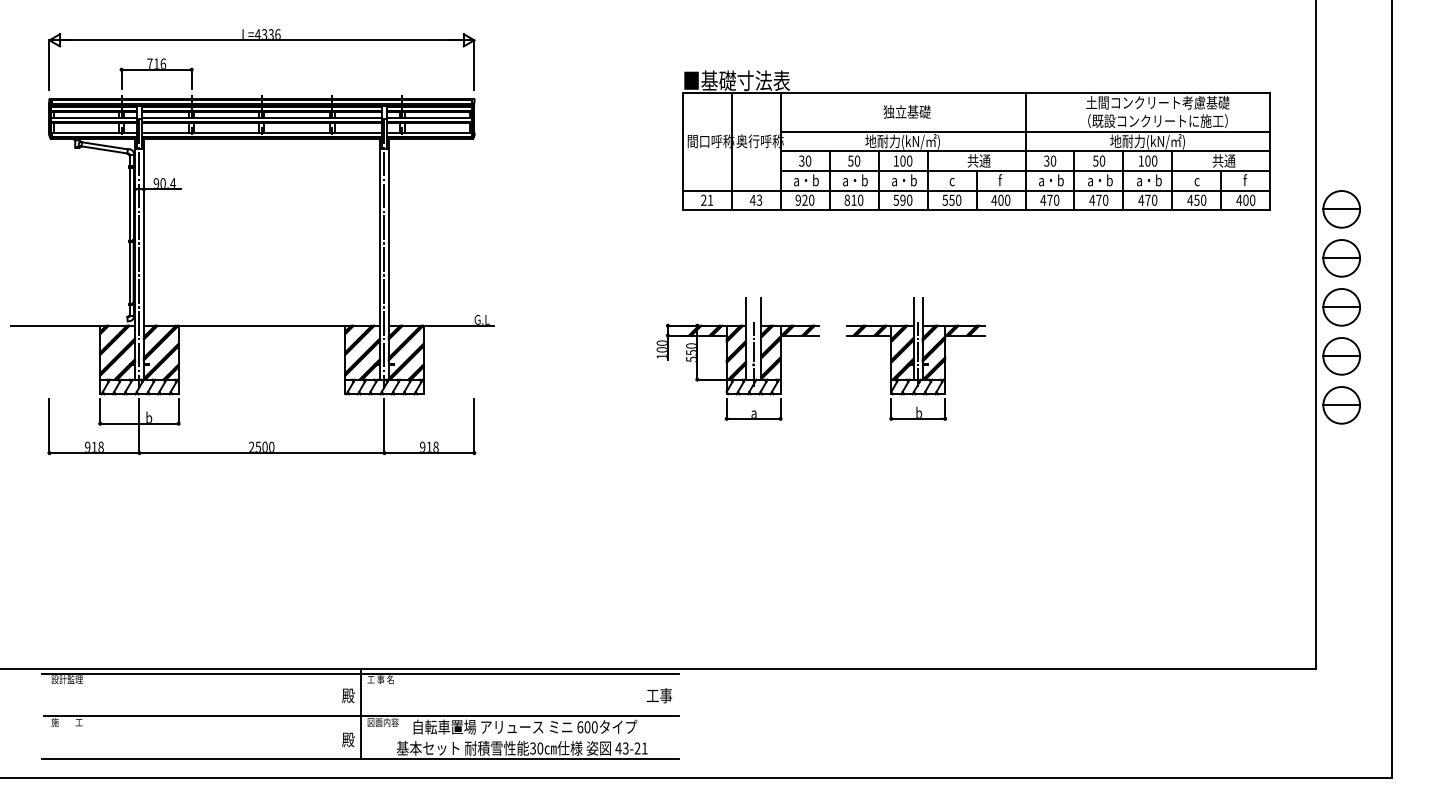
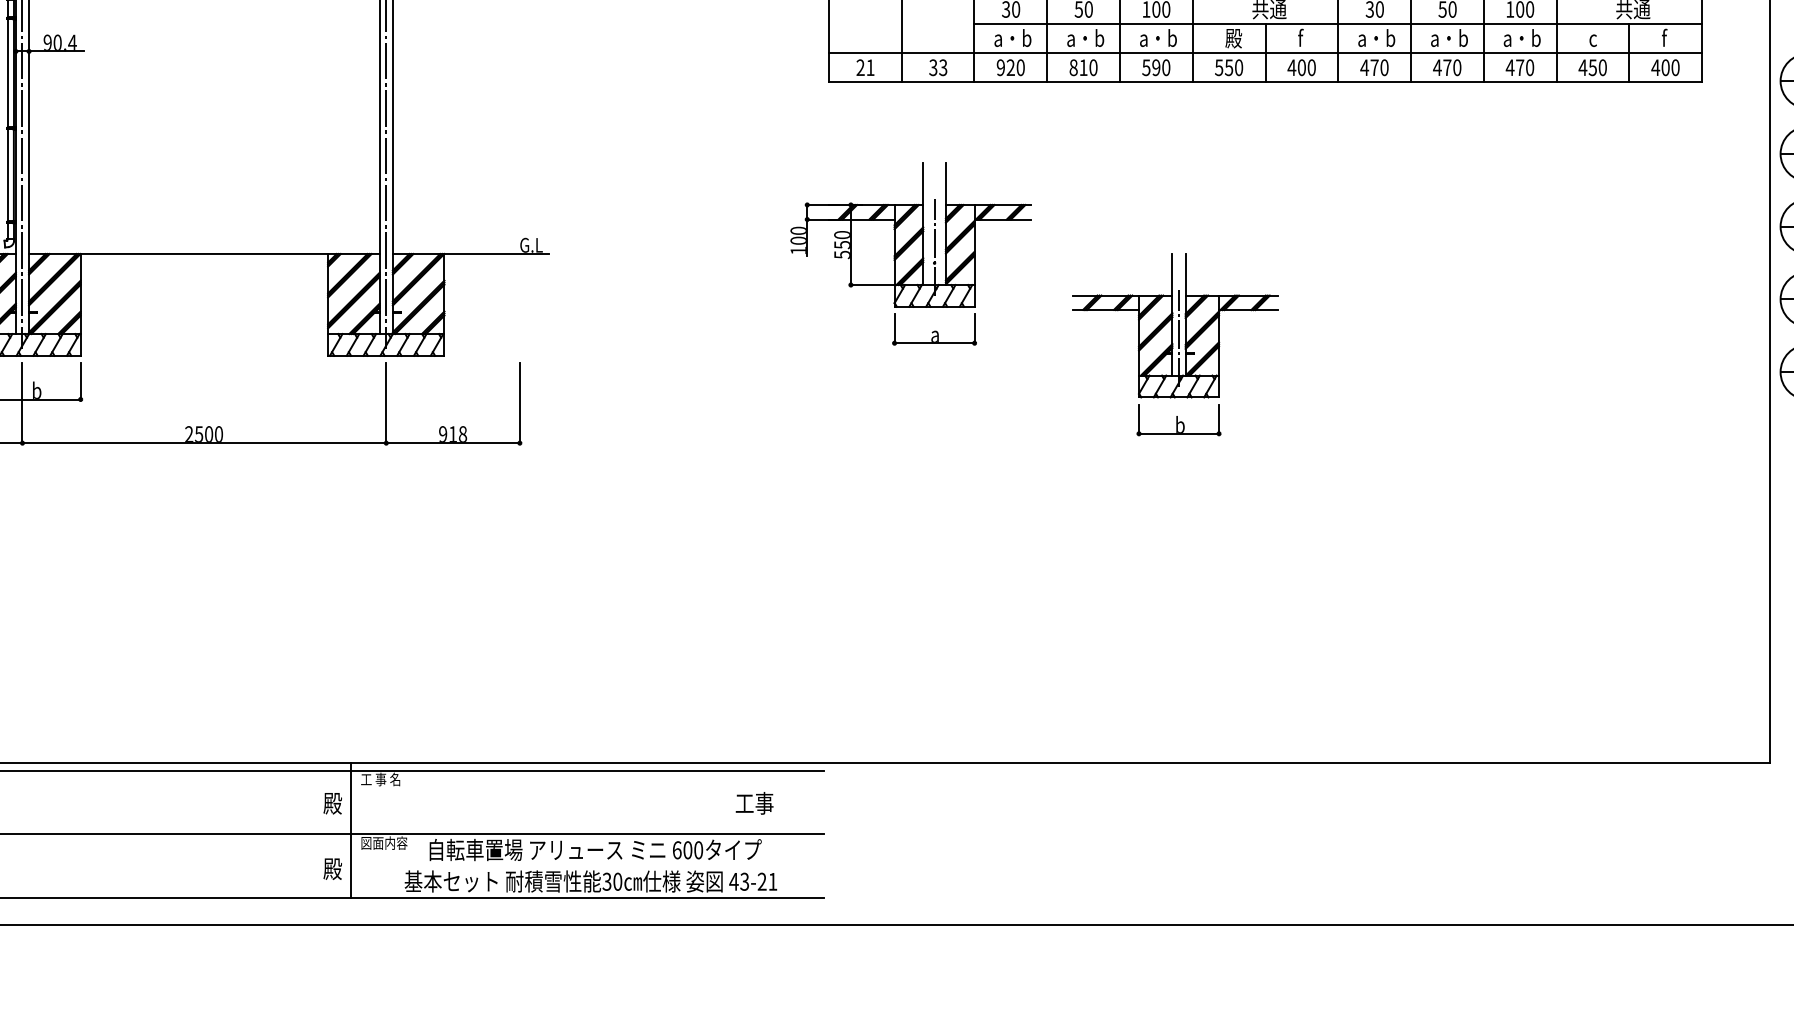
text: (954, 180) -> (1232, 38), c -> 殿
text: (752, 199) -> (932, 66), 43 -> 33
part: (737, 358) -> (910, 253), moved
part: (915, 358) -> (1174, 344), moved
text: (659, 695) -> (754, 803), moved

